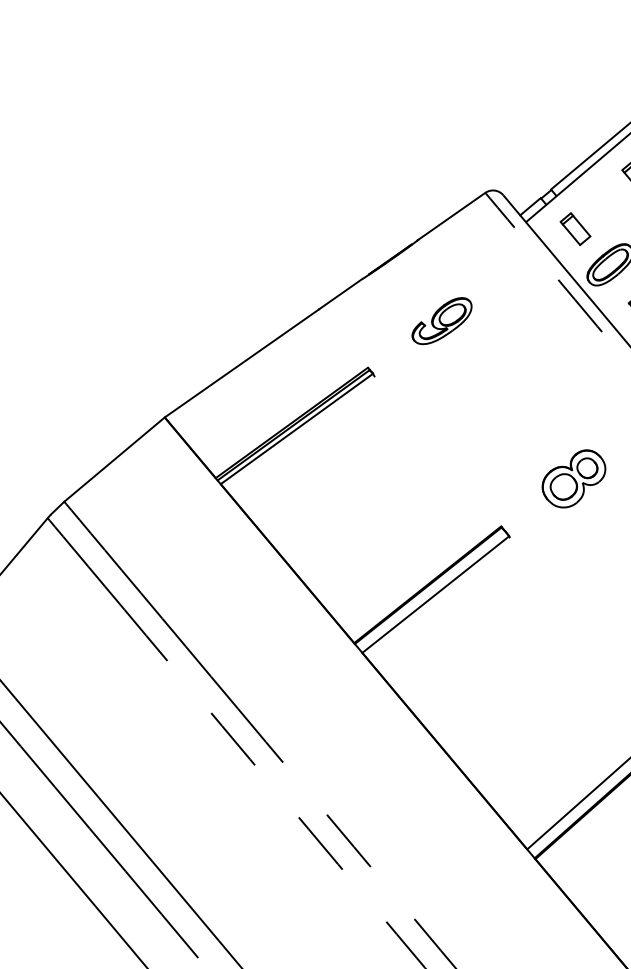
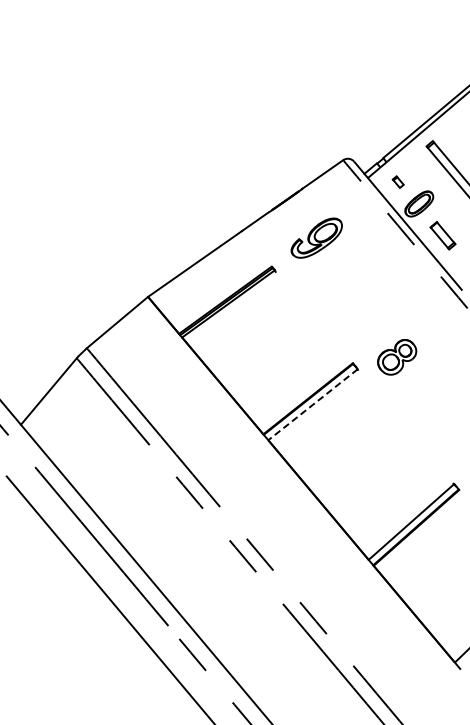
part: (576, 227) -> (398, 181), size x0.6
part: (441, 321) -> (316, 238), size x1.4
part: (574, 479) -> (397, 357), moved
line: (434, 595) -> (312, 405), solid -> dashed

